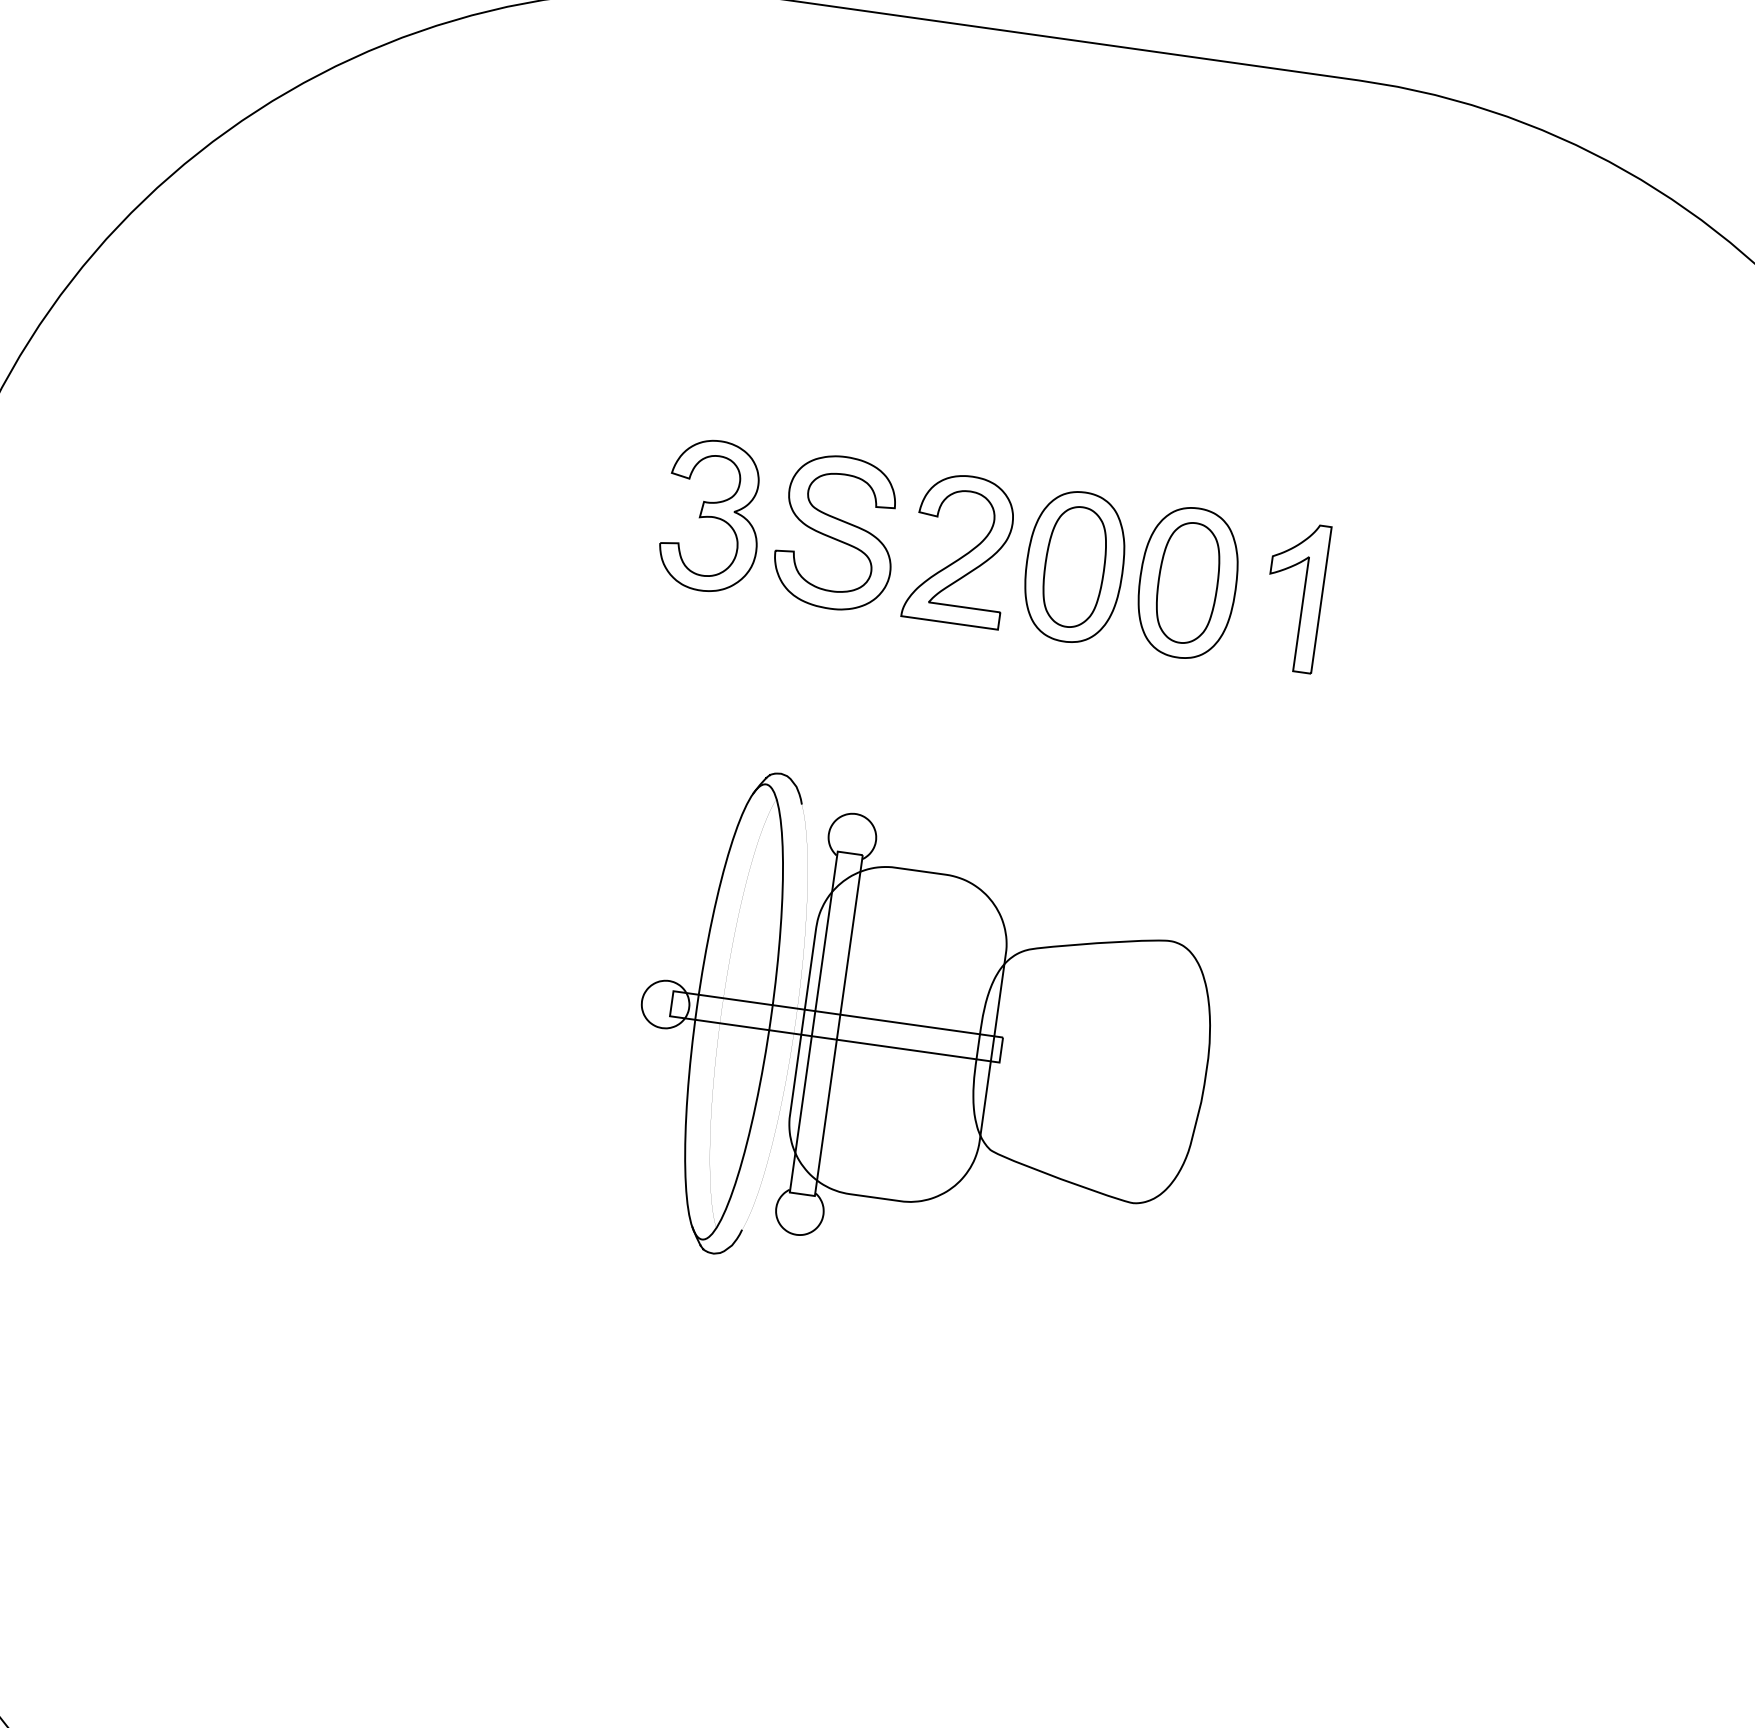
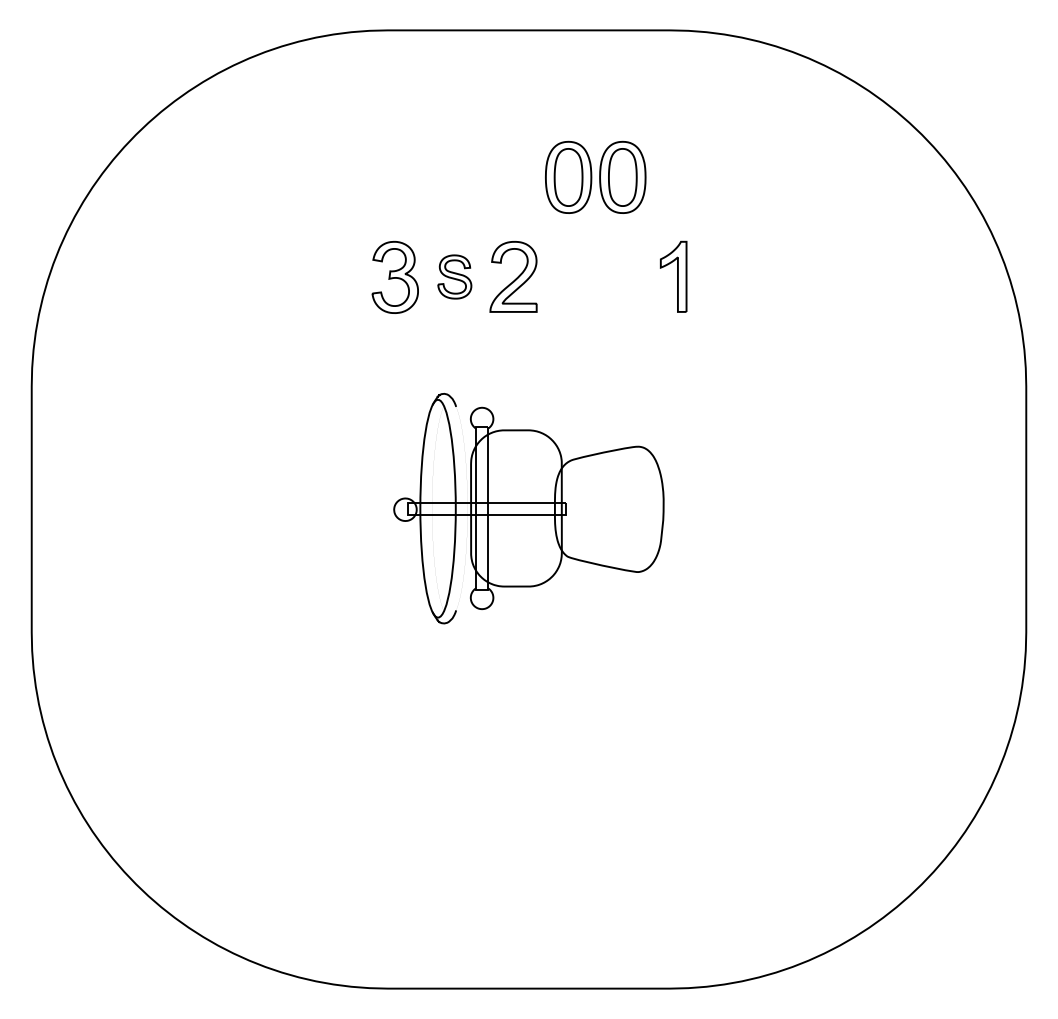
part: (836, 531) -> (454, 276), size x0.6
part: (1131, 572) -> (595, 176), moved

